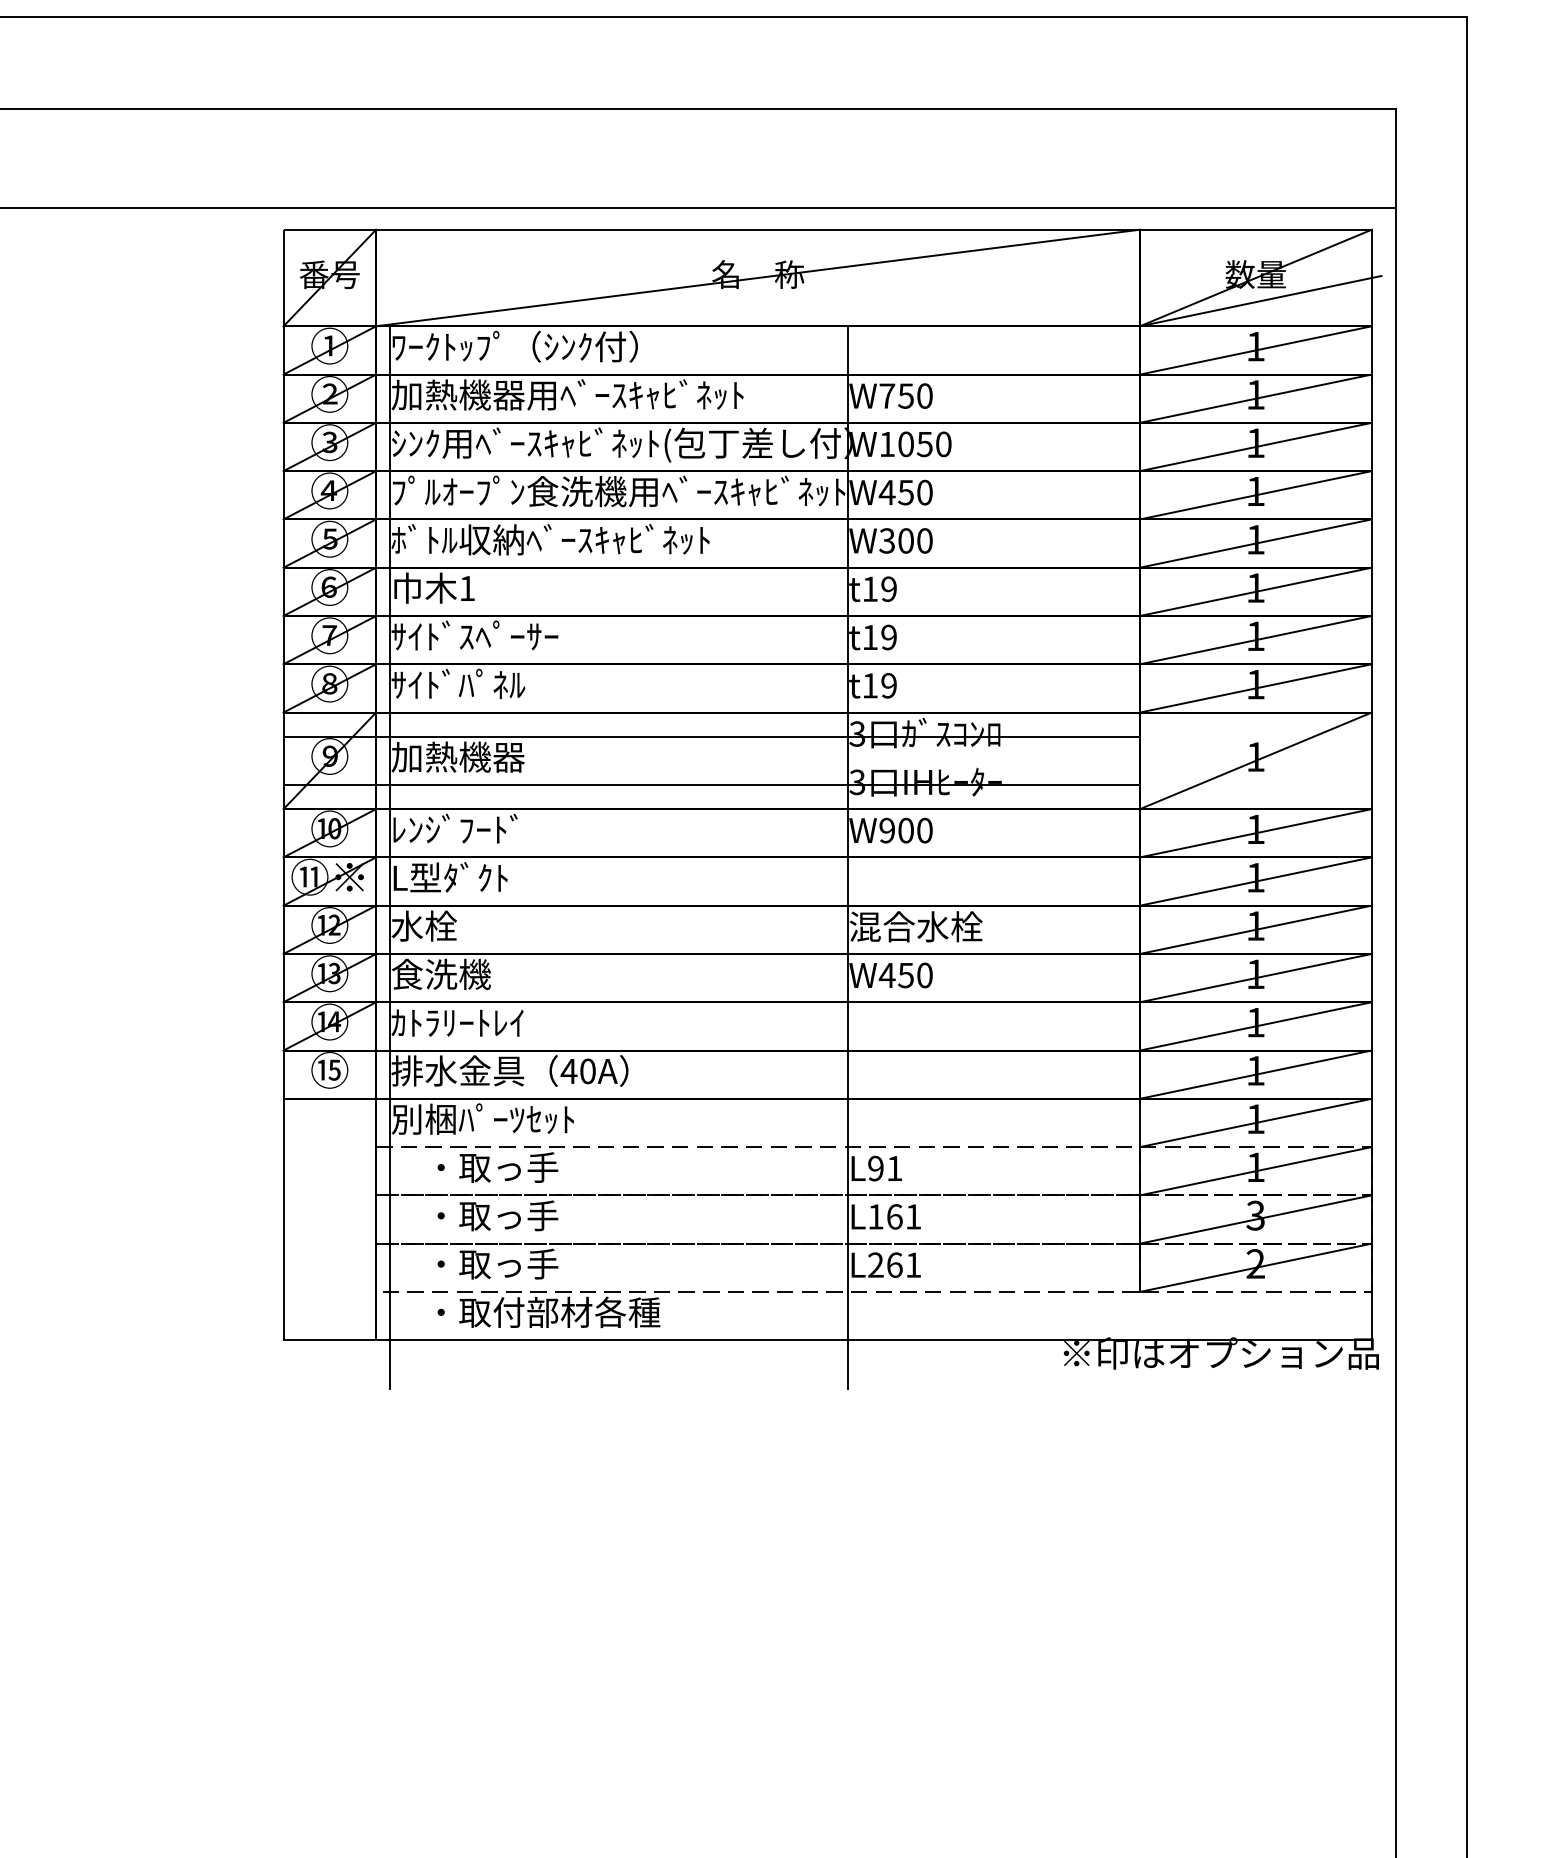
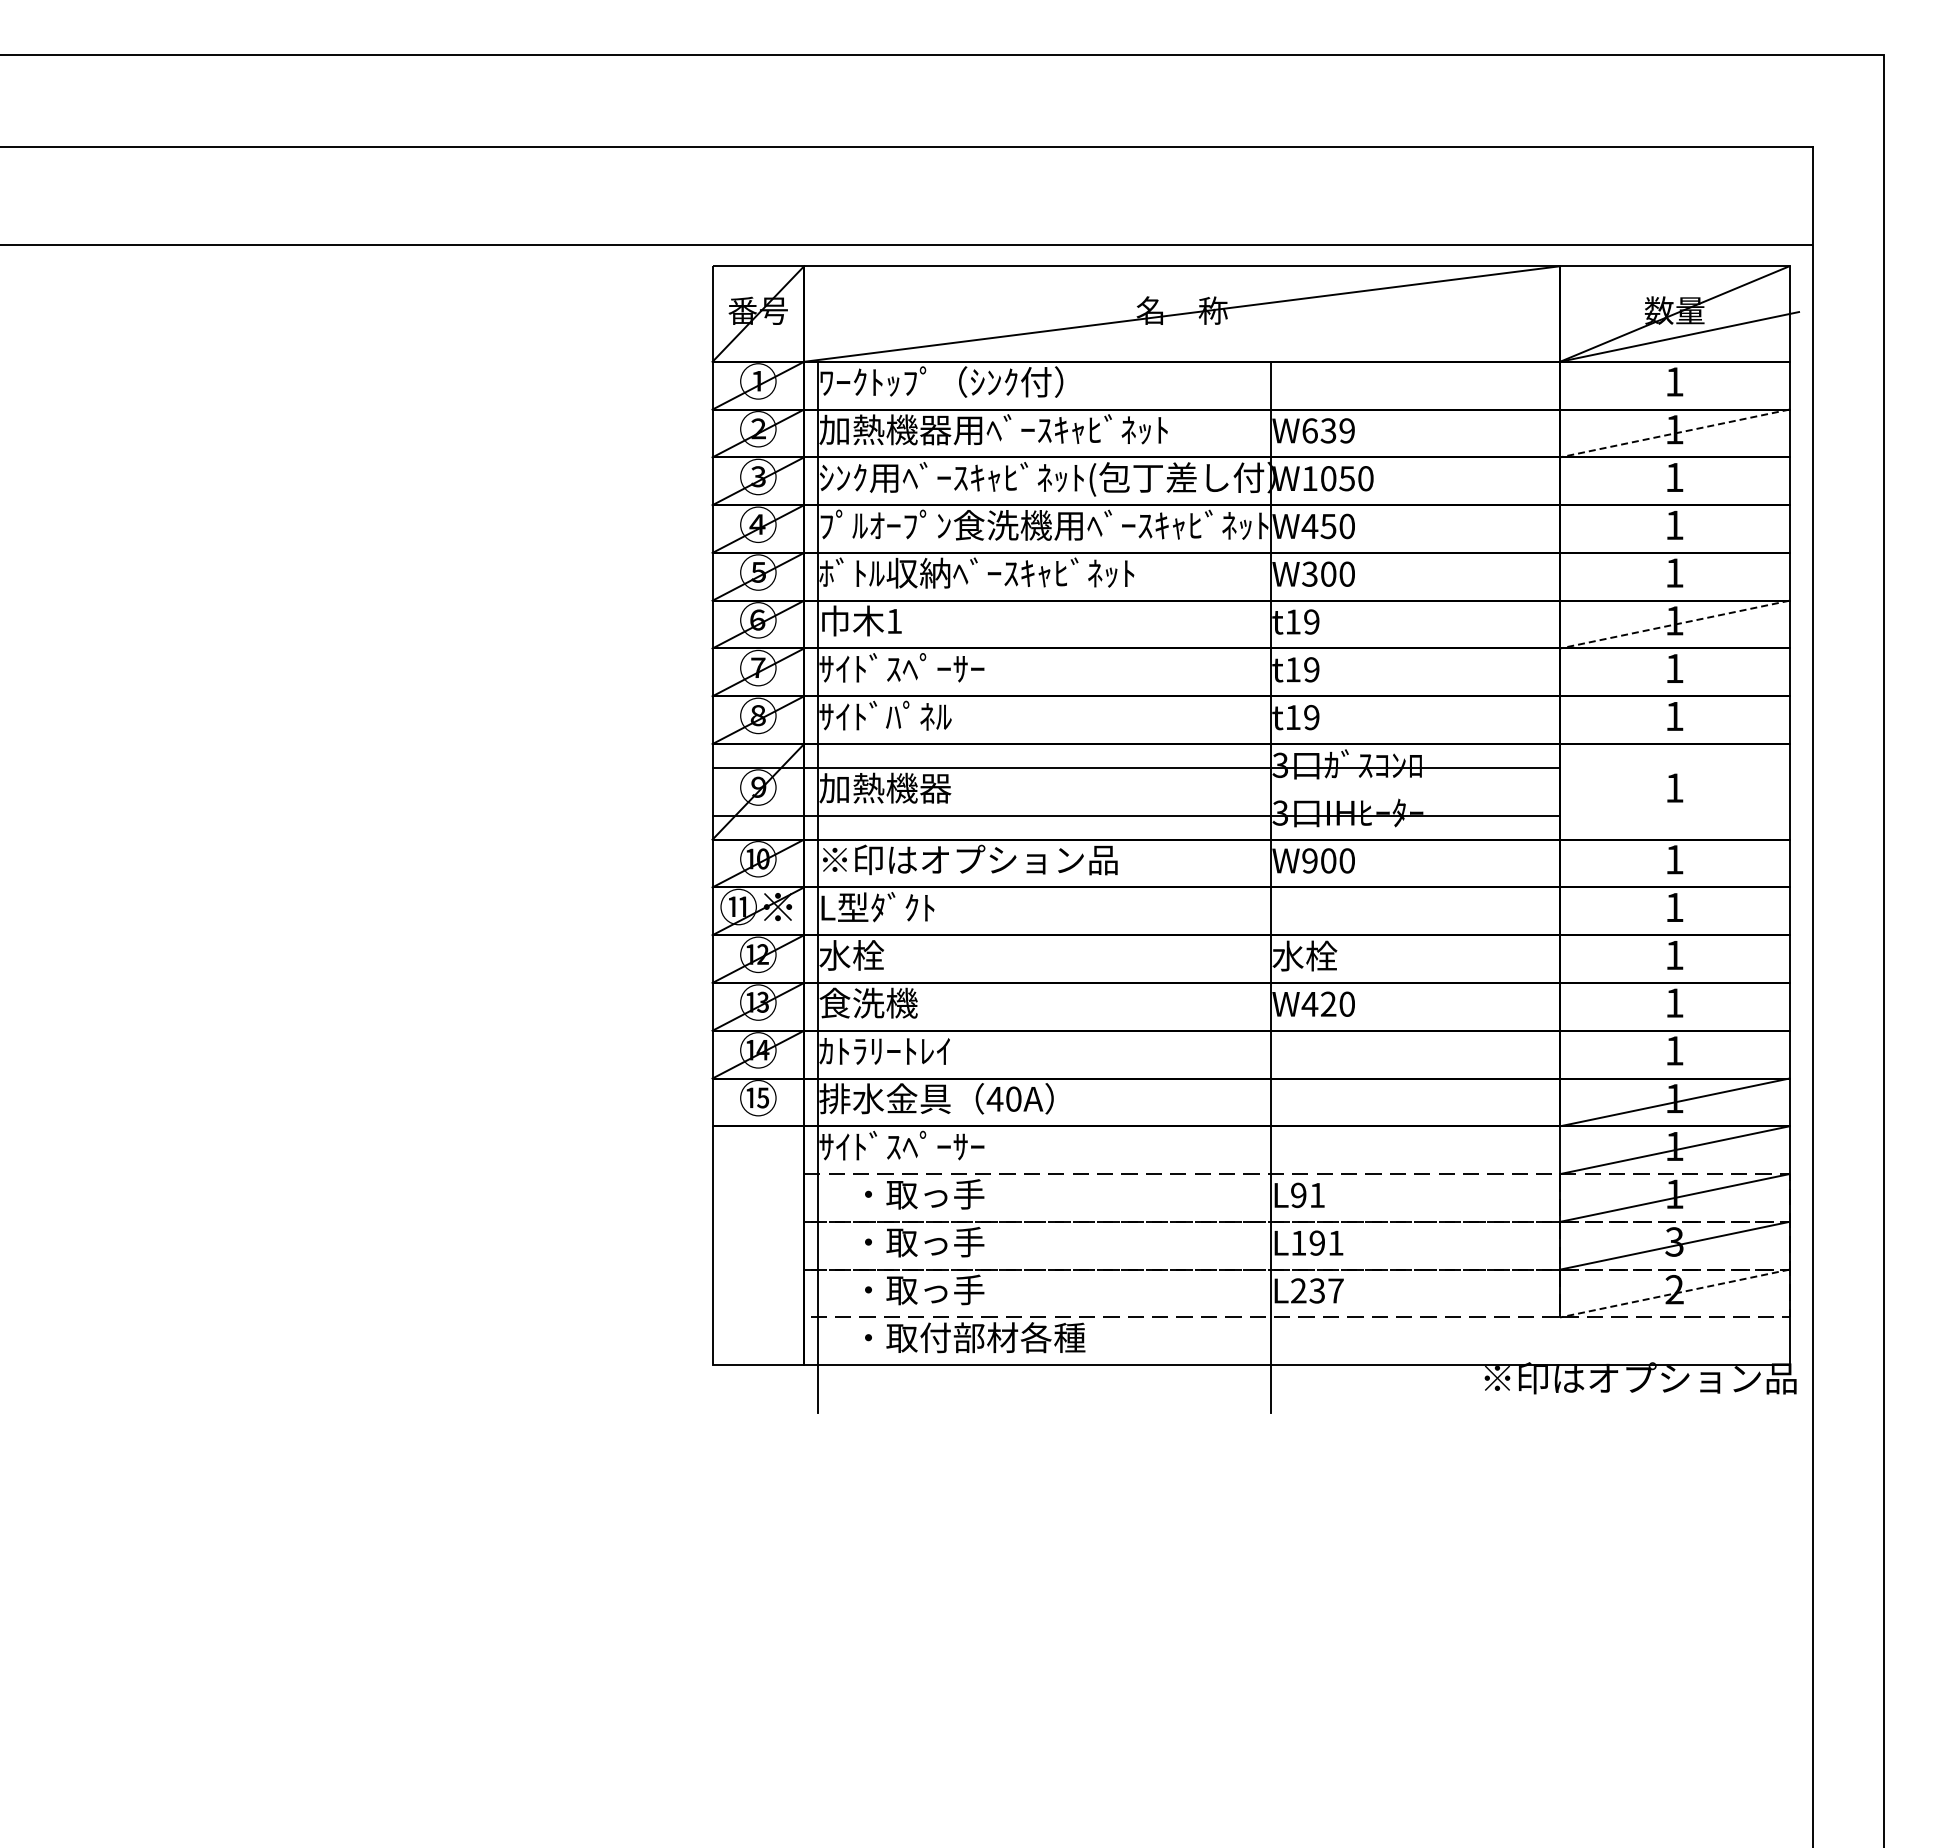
line: (1255, 350) -> (1674, 385), removed
text: (905, 395) -> (1328, 430), W750 -> W639
line: (1255, 398) -> (1674, 433), solid -> dashed
line: (1255, 447) -> (1674, 481), removed
line: (1255, 494) -> (1674, 528), removed
line: (1255, 543) -> (1674, 576), removed
line: (1255, 591) -> (1674, 624), solid -> dashed
line: (1255, 640) -> (1674, 672), removed
line: (1255, 688) -> (1674, 720), removed
line: (1255, 760) -> (1674, 791), removed
text: (543, 829) -> (969, 859), ﾚﾝｼﾞﾌｰﾄﾞ -> ※印はオプション品
line: (1255, 833) -> (1674, 863), removed
line: (1255, 881) -> (1674, 911), removed
text: (916, 926) -> (1338, 955), 混合水栓 -> 水栓
line: (1255, 929) -> (1674, 958), removed
text: (905, 974) -> (1328, 1003), W450 -> W420
line: (1255, 977) -> (1674, 1006), removed
line: (1255, 1026) -> (1674, 1054), removed
text: (482, 1119) -> (909, 1146), 別梱ﾊﾟｰﾂｾｯﾄ -> ｻｲﾄﾞｽﾍﾟｰｻｰ
text: (894, 1216) -> (1317, 1242), L161 -> L191
text: (903, 1264) -> (1326, 1290), L261 -> L237
line: (1255, 1267) -> (1674, 1293), solid -> dashed

